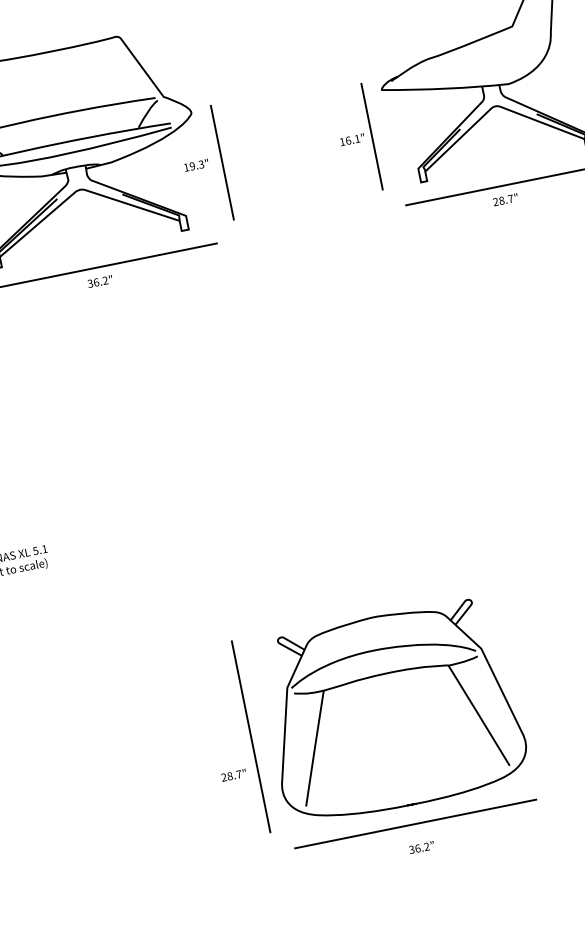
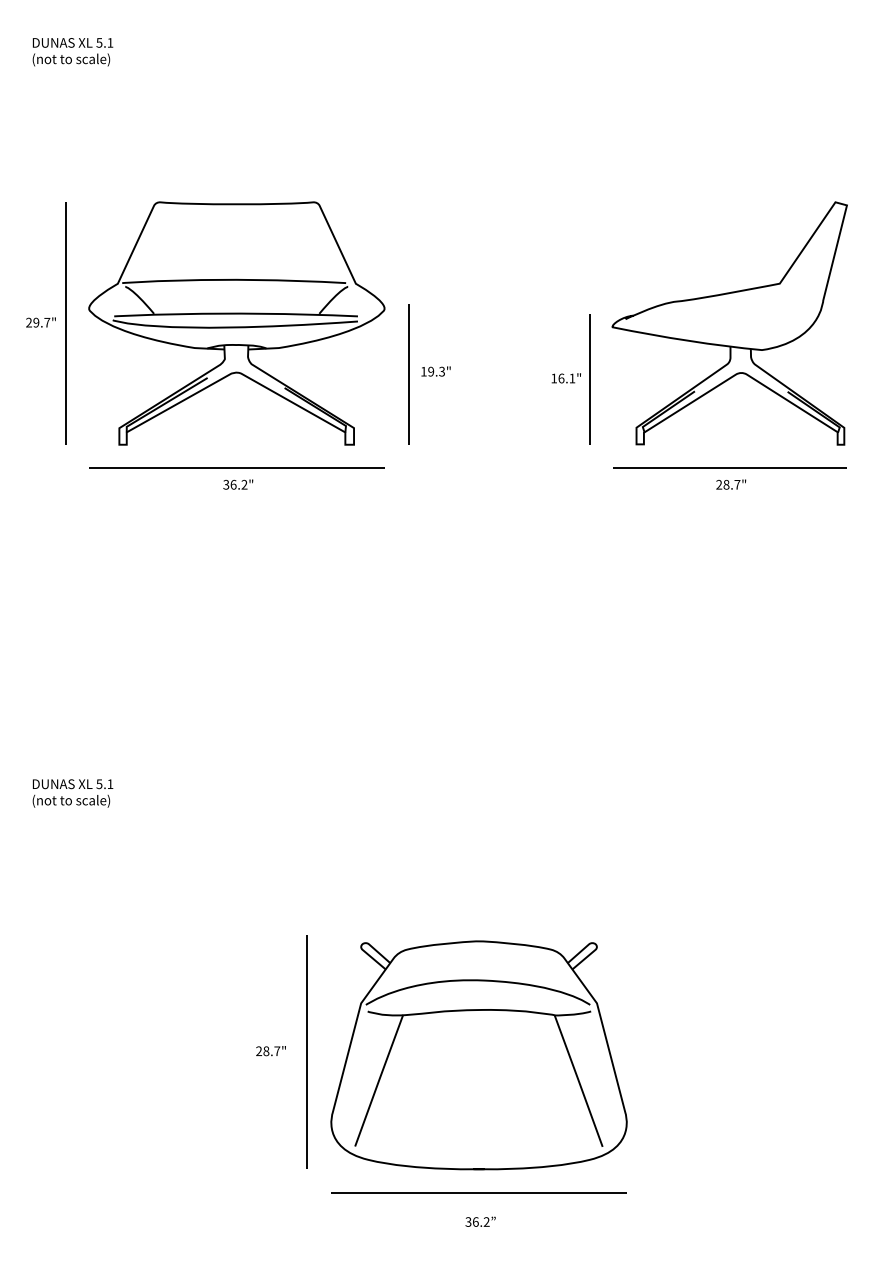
text: (196, 165) -> (435, 371), moved
text: (233, 775) -> (270, 1051), moved

